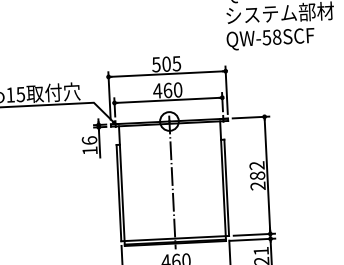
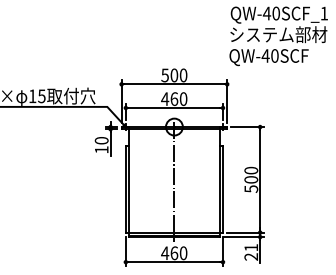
text: (271, 36) -> (269, 55), QW-58SCF -> QW-40SCF
text: (176, 63) -> (183, 75), 505 -> 500
text: (89, 140) -> (101, 140), 16 -> 10
text: (257, 175) -> (251, 179), 282 -> 500

